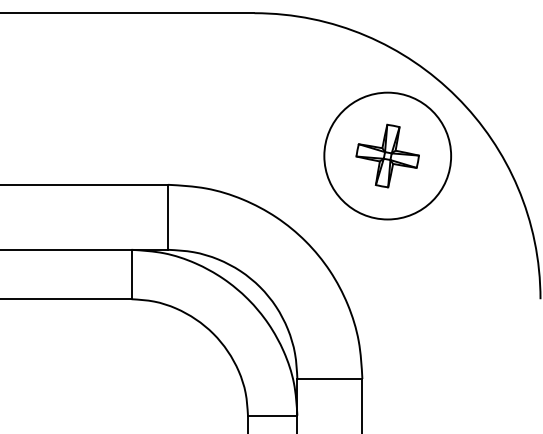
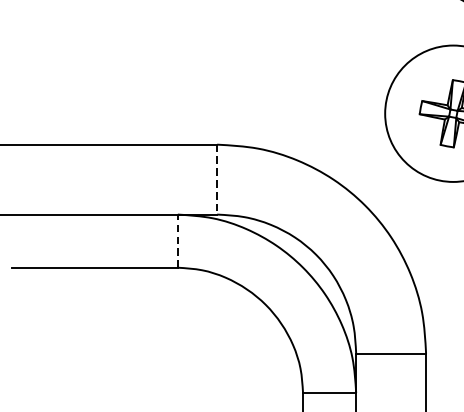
line: (168, 217) -> (217, 179), solid -> dashed
line: (131, 274) -> (177, 241), solid -> dashed

